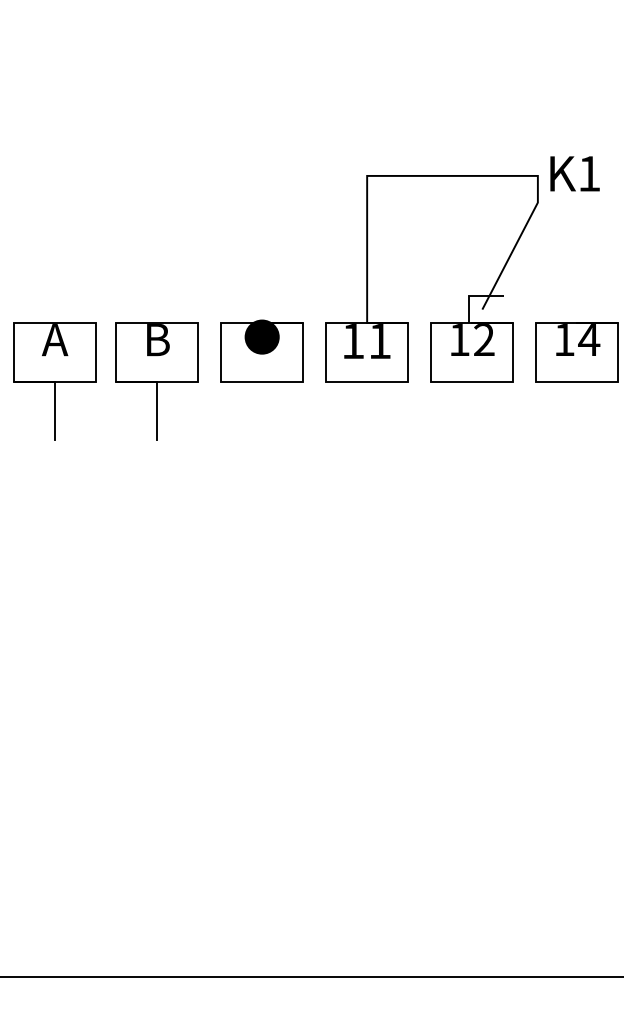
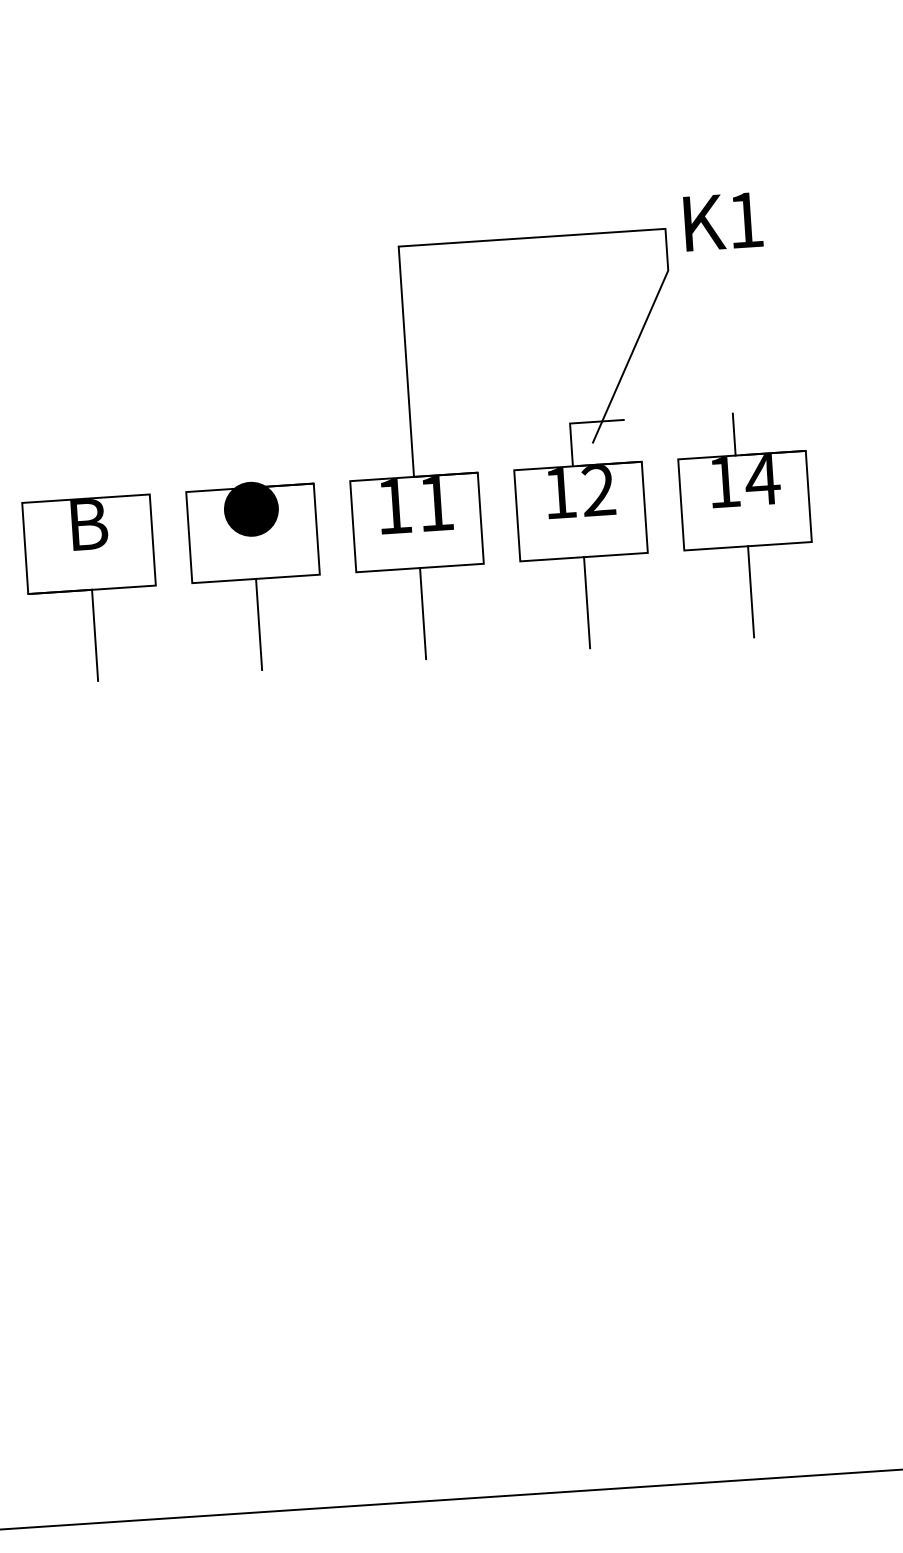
line: (572, 309) -> (733, 433), added
line: (262, 410) -> (259, 623), added
line: (367, 410) -> (423, 613), added
line: (472, 410) -> (587, 602), added
line: (577, 410) -> (751, 591), added

